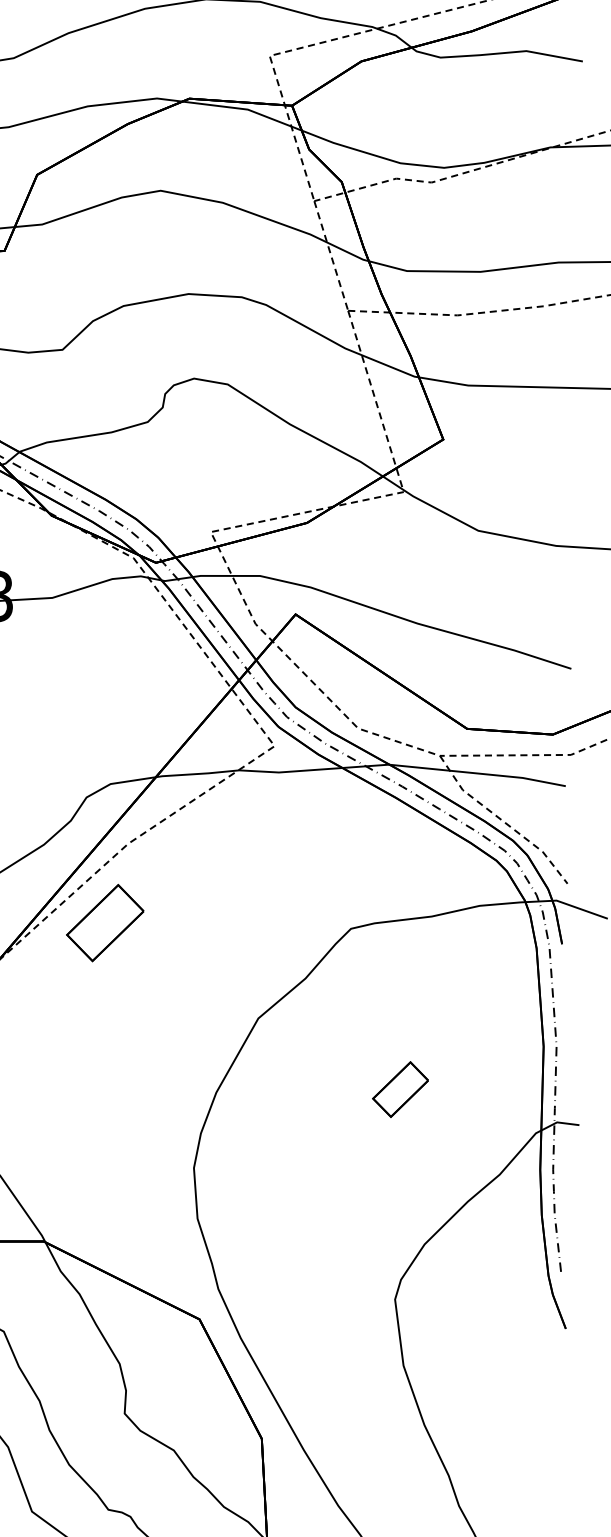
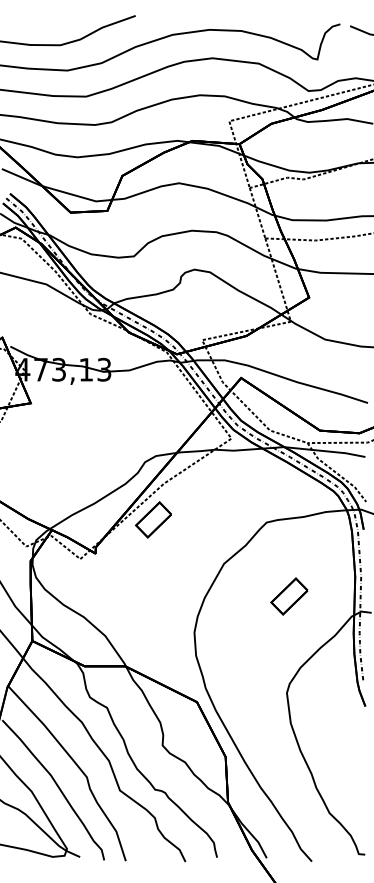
part: (400, 1089) -> (289, 596), size x1.43

